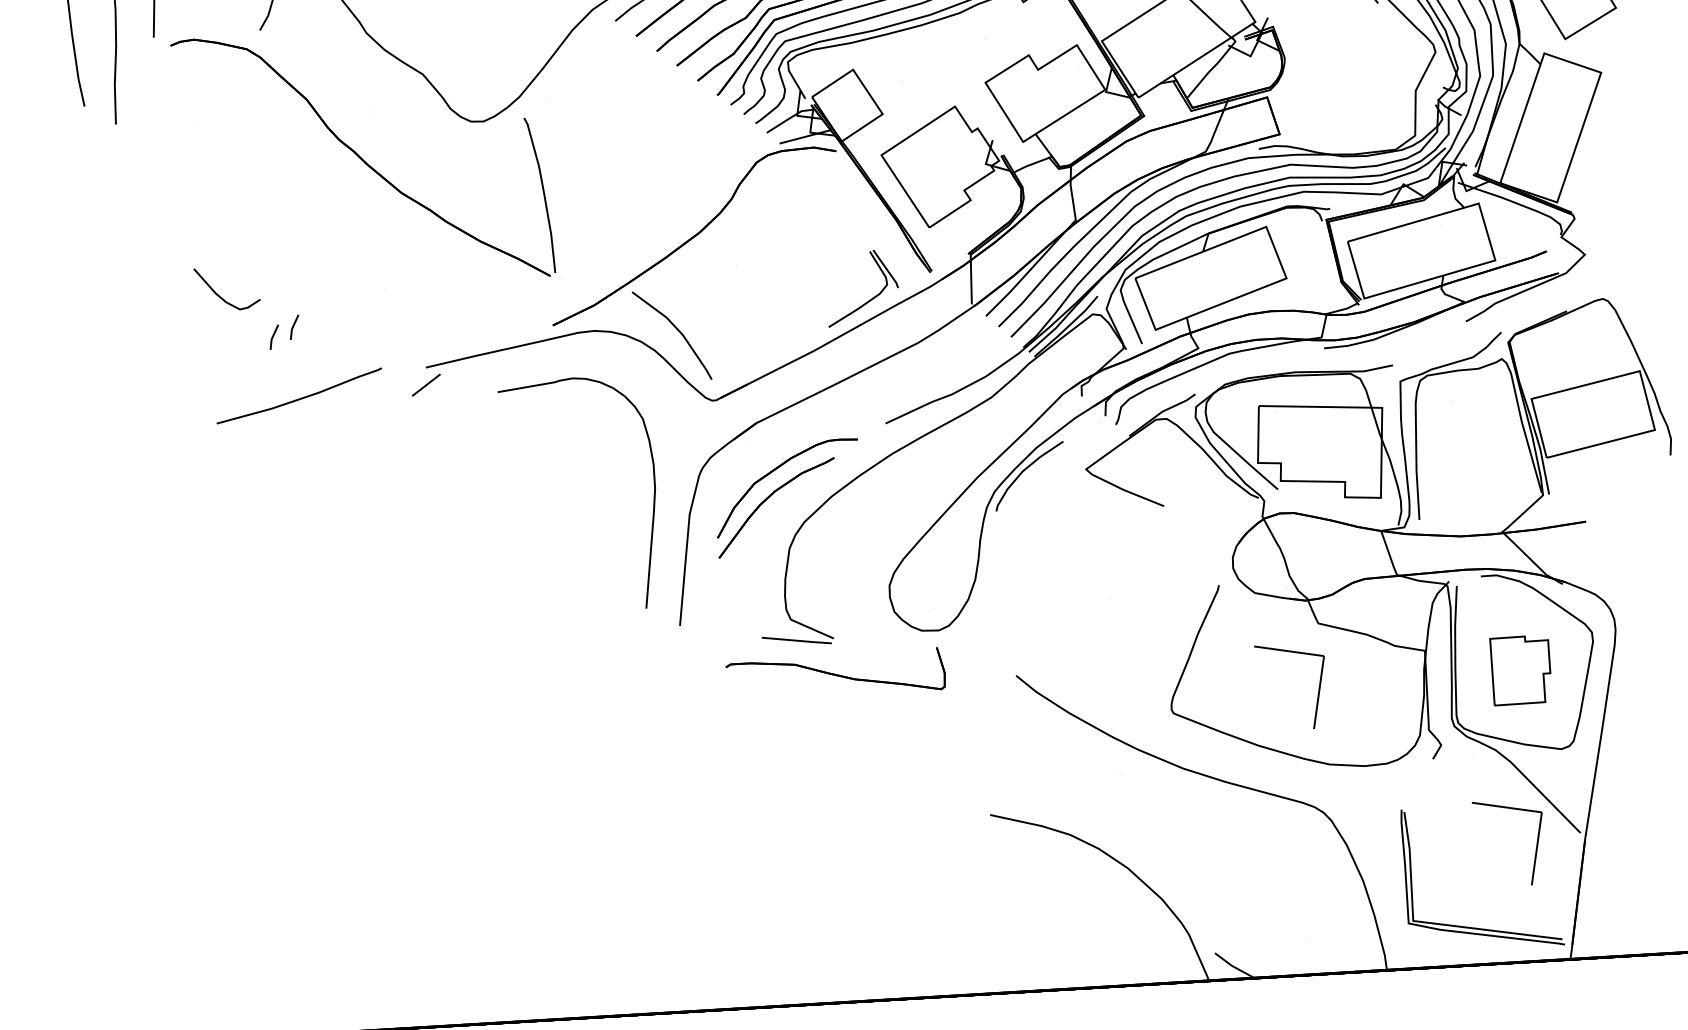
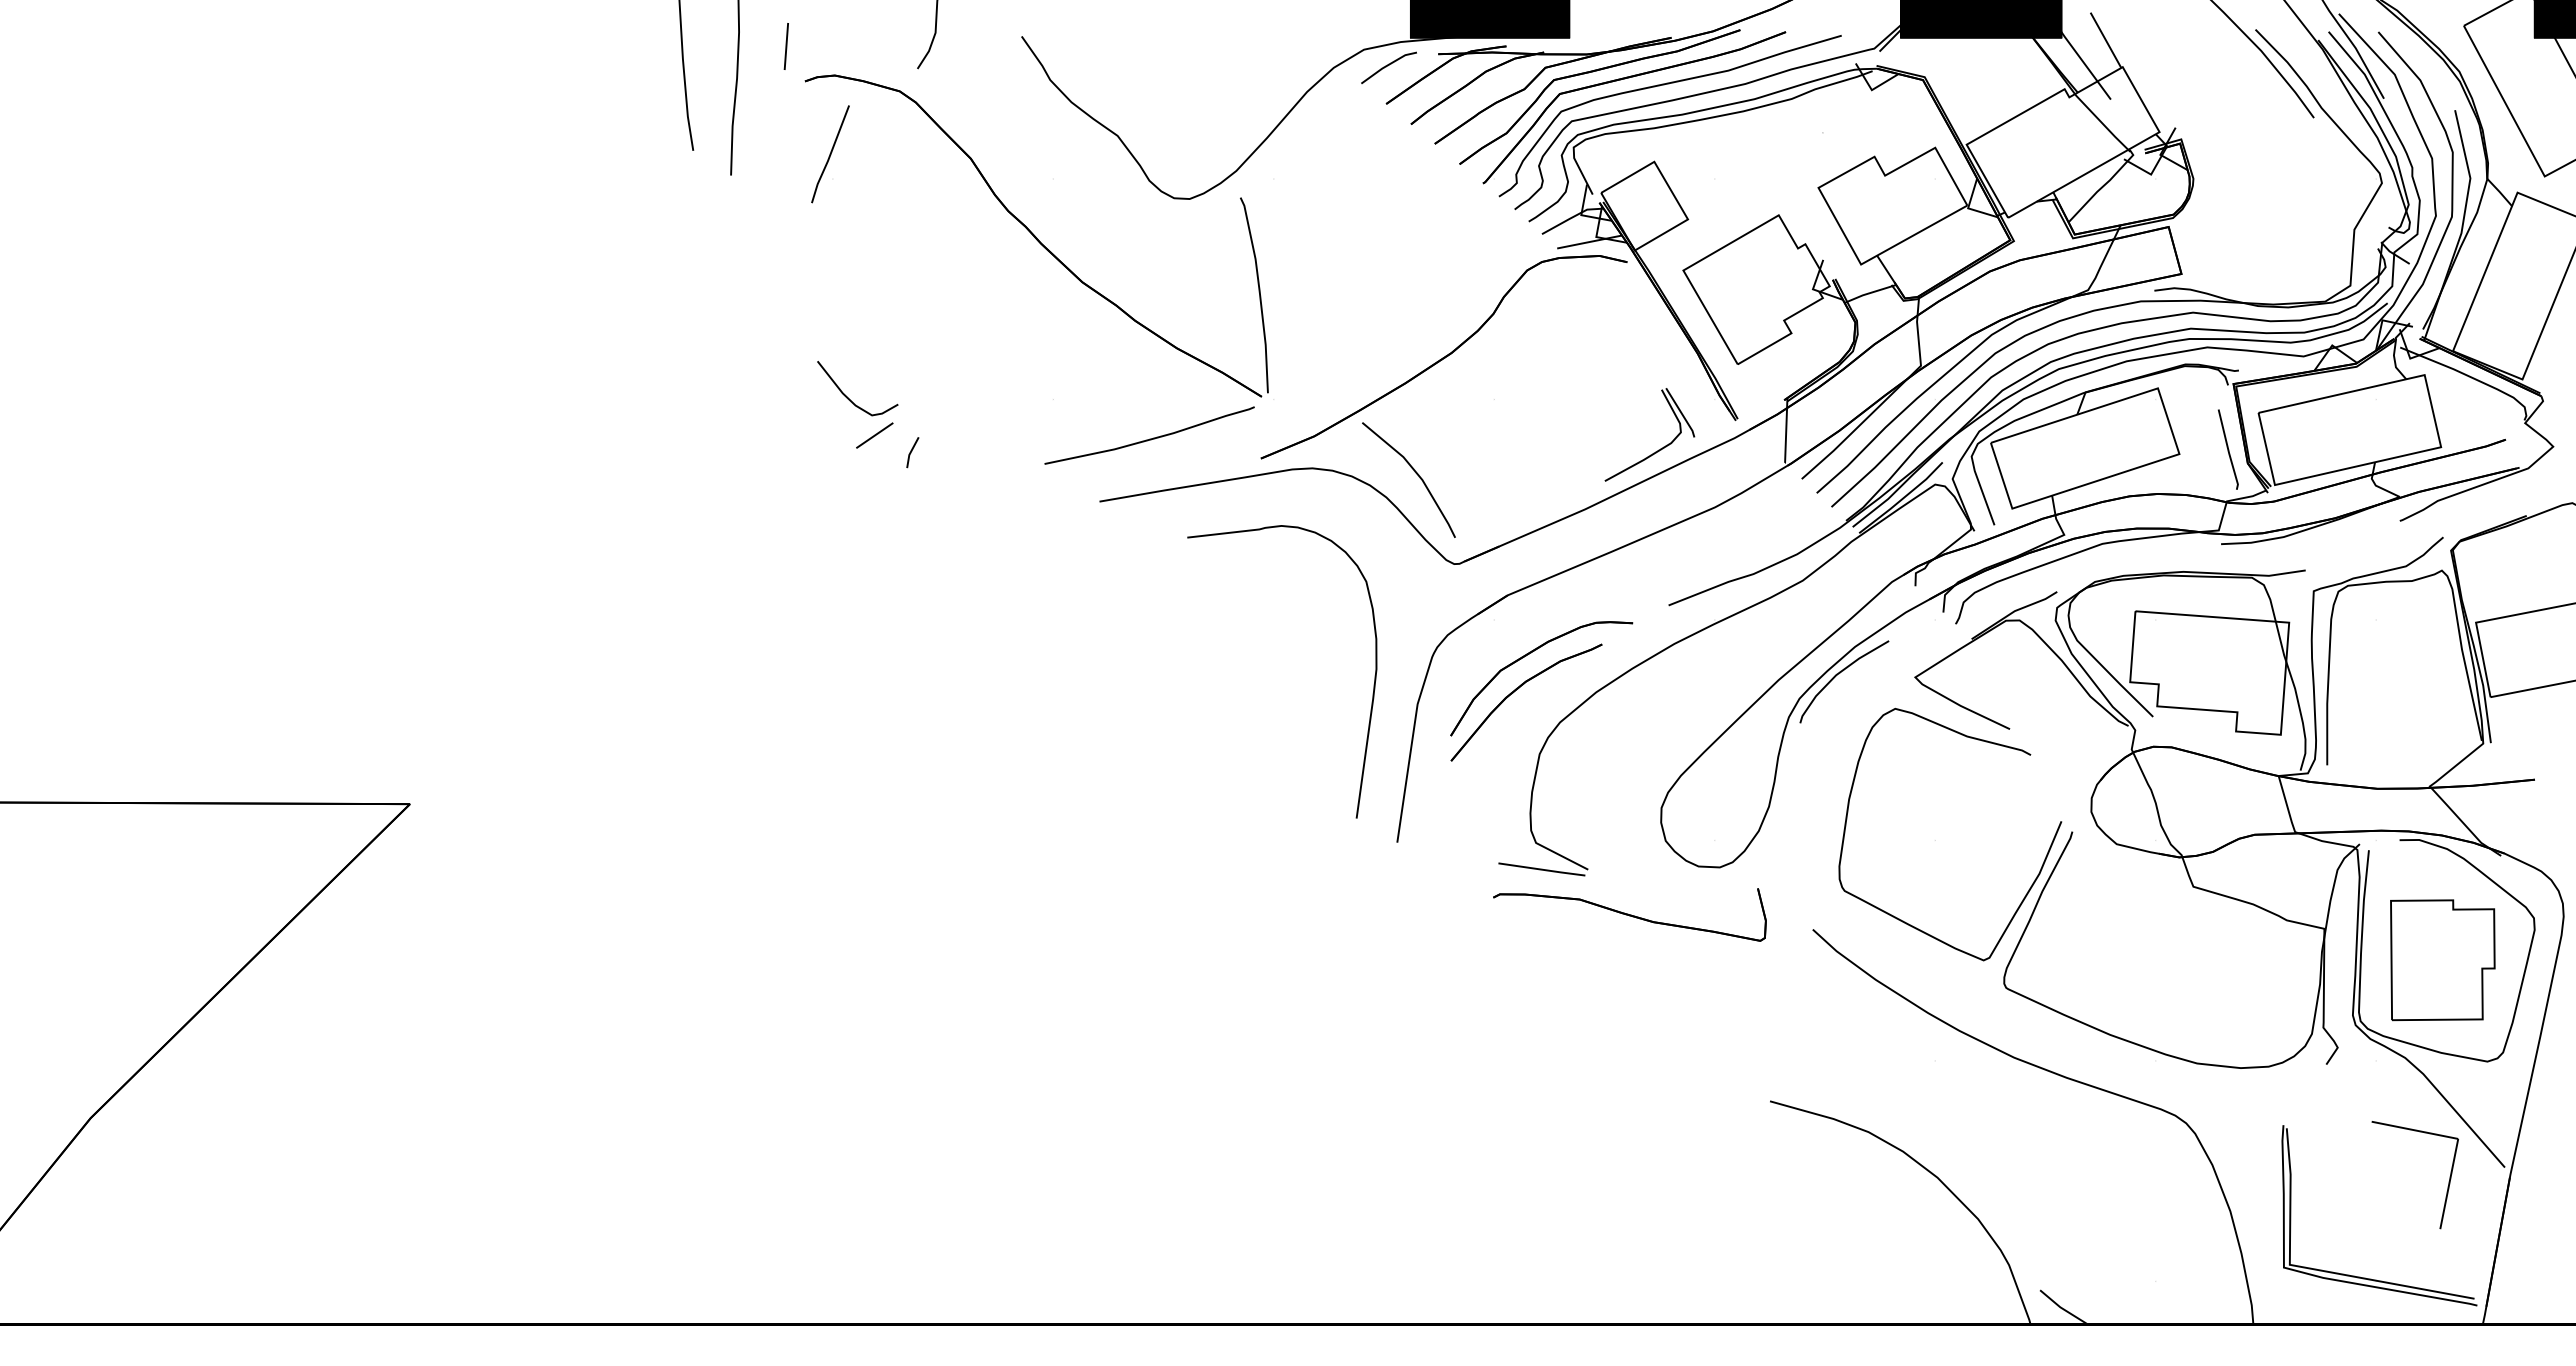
line: (194, 102) -> (830, 154), added
line: (1325, 272) -> (2228, 449), added
line: (294, 326) -> (938, 440), removed
line: (426, 385) -> (874, 435), moved
curve: (299, 398) -> (1149, 438), moved
curve: (1188, 629) -> (2031, 884), added
part: (1520, 670) -> (2442, 960), size x1.43
part: (835, 674) -> (1629, 914), moved
part: (1318, 690) -> (2188, 970), removed

